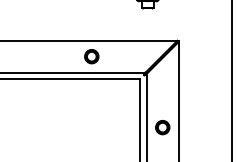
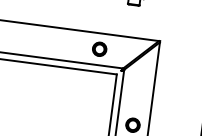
part: (91, 56) -> (99, 49), moved

